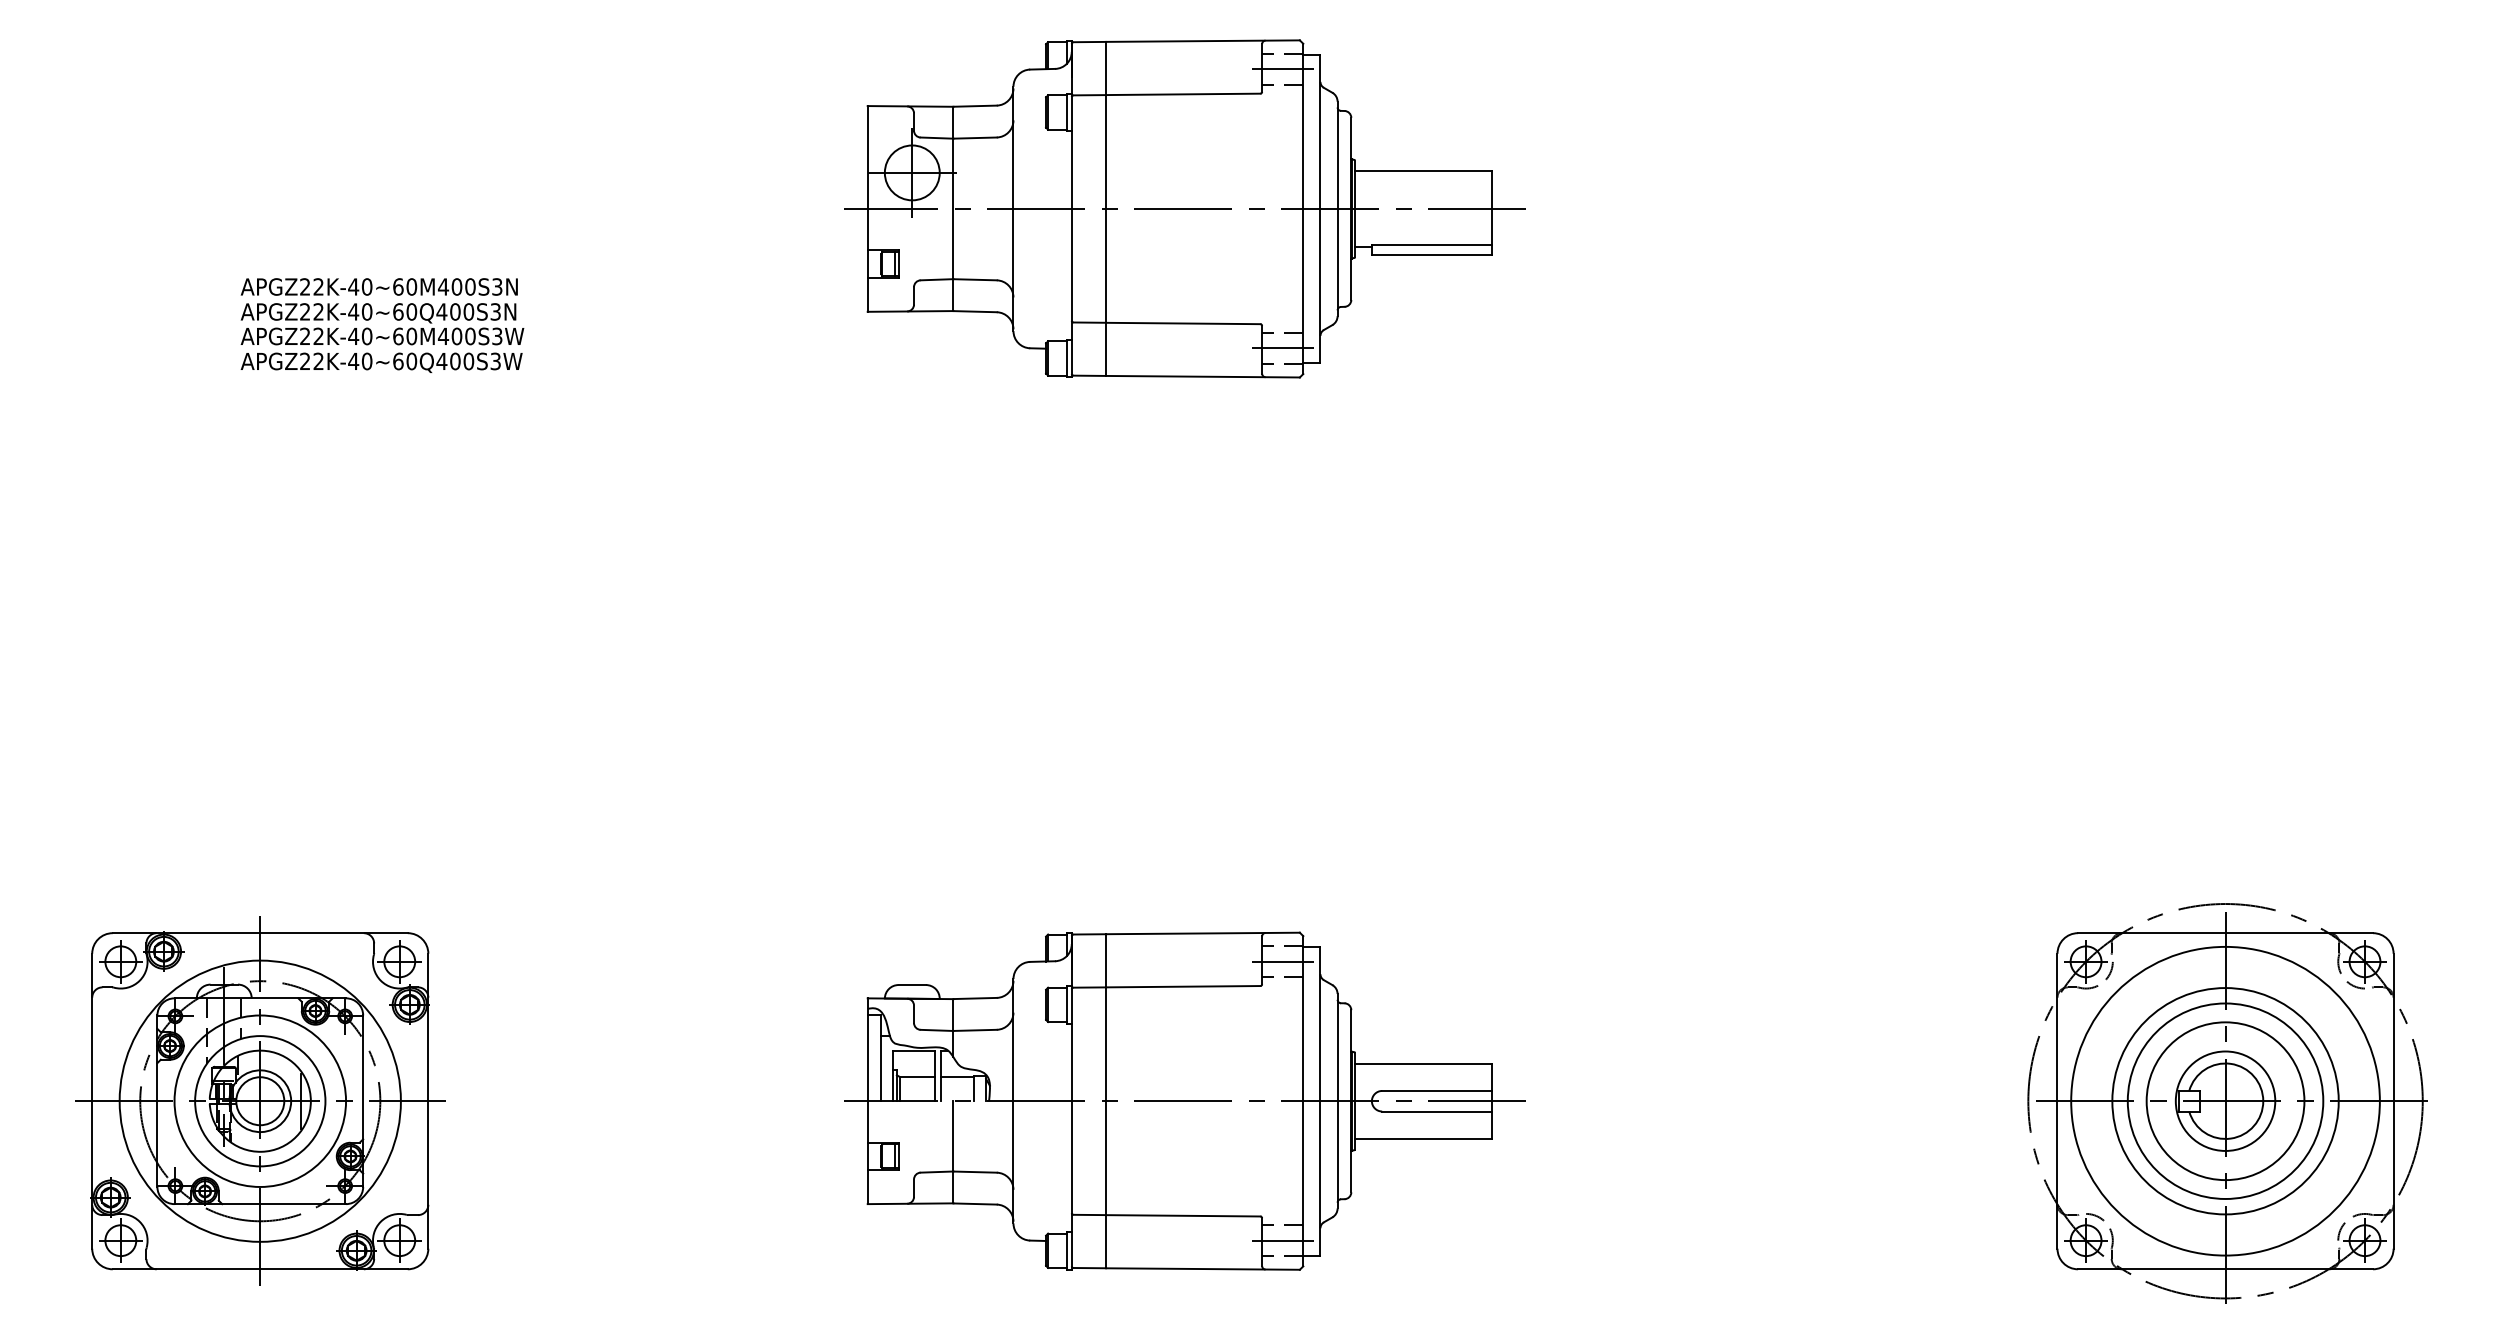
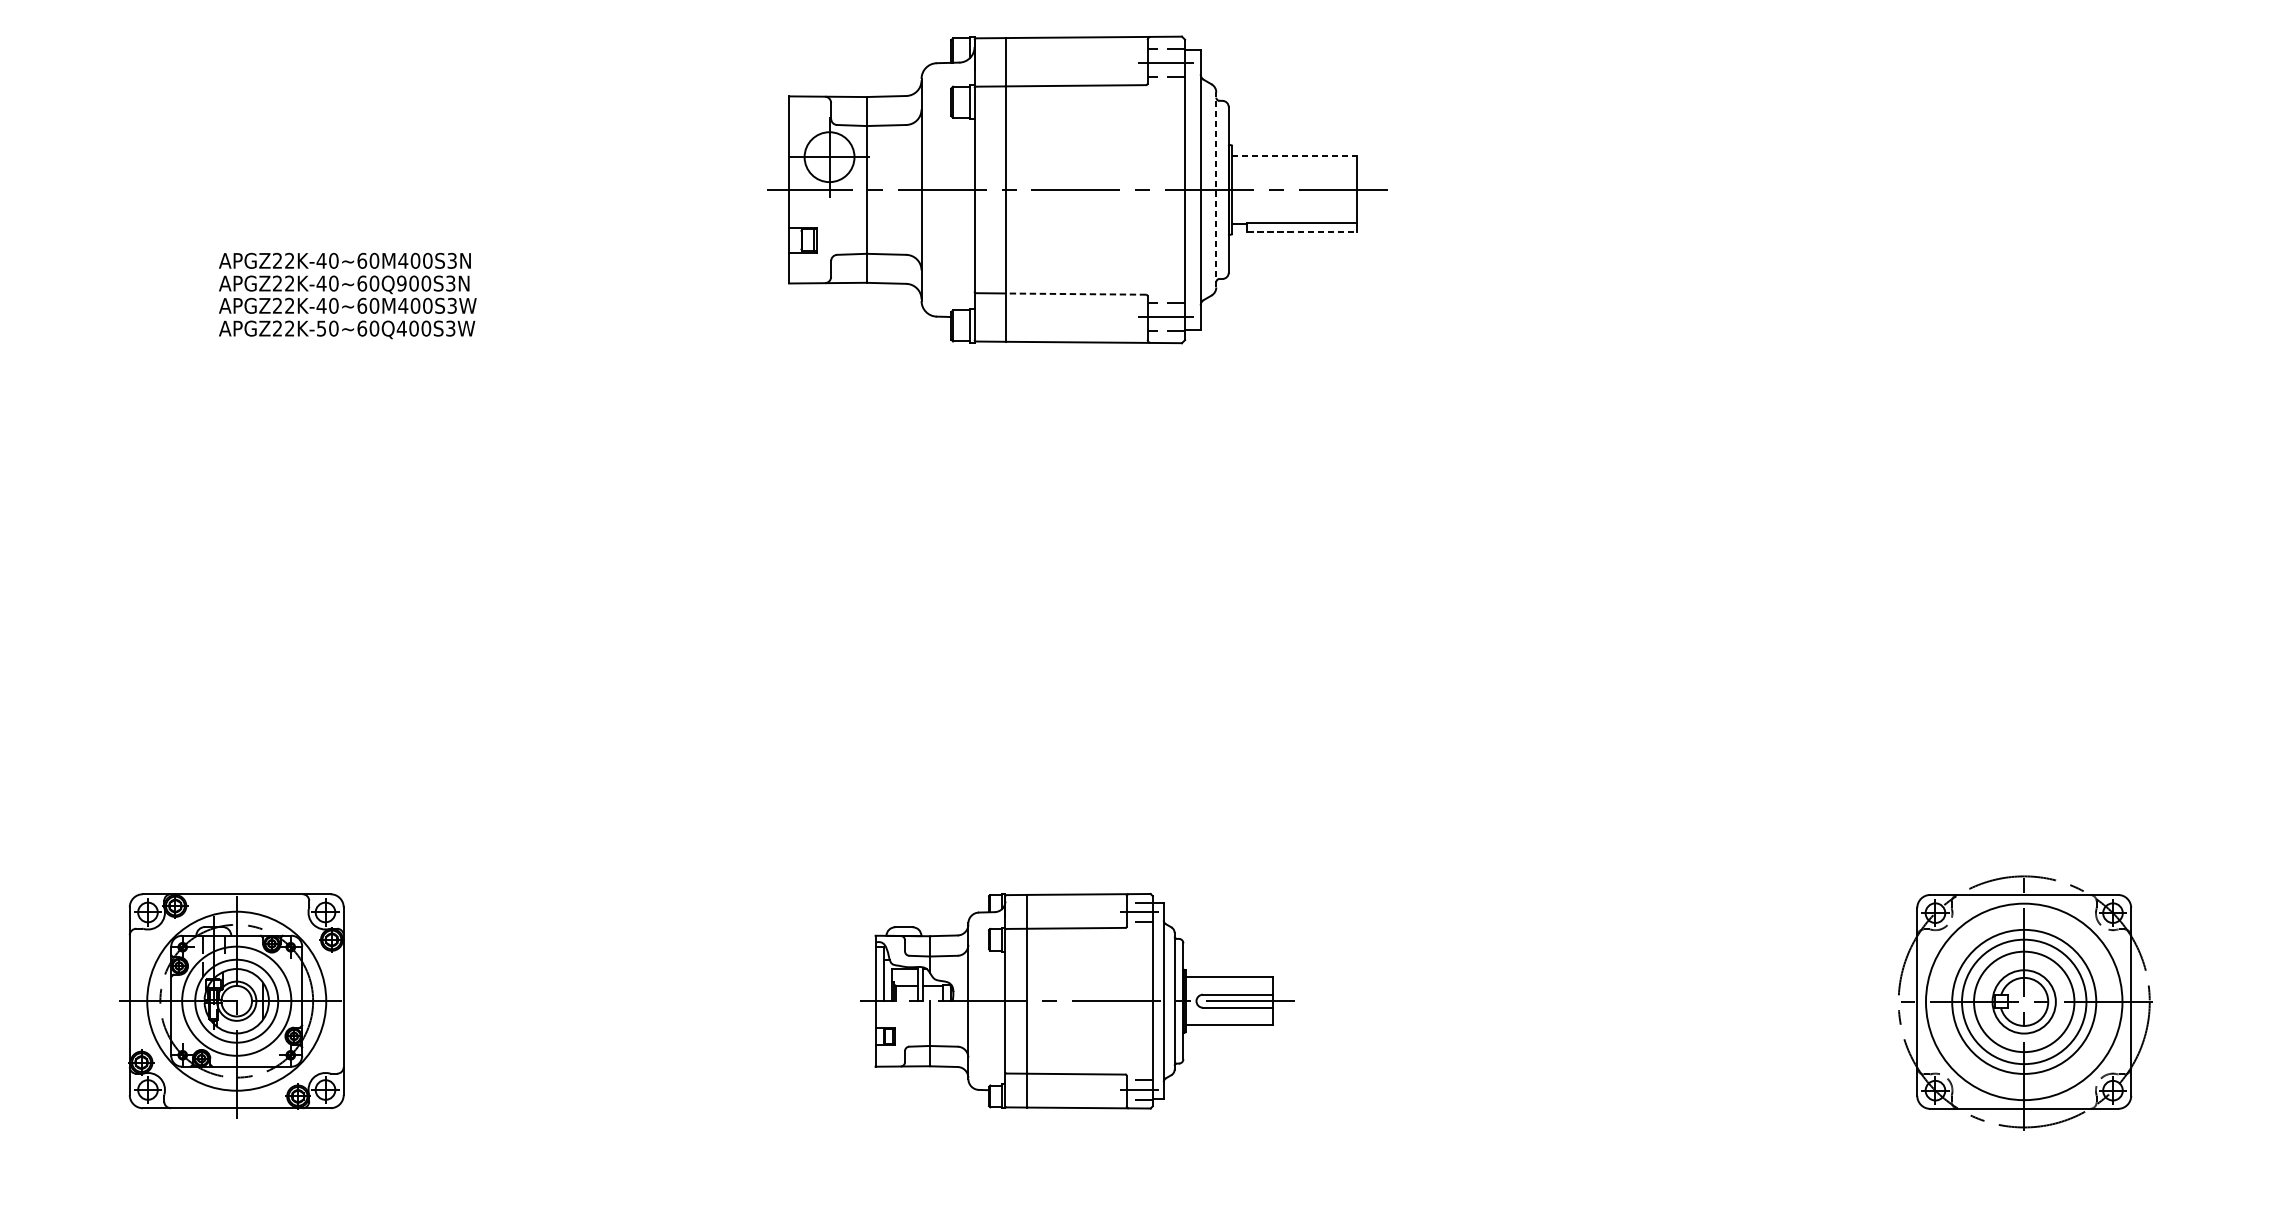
line: (1423, 171) -> (1294, 155), solid -> dashed
line: (1337, 208) -> (1216, 189), solid -> dashed
line: (1432, 255) -> (1302, 232), solid -> dashed
text: (441, 311) -> (401, 283), APGZ22K-40~60Q400S3N -> APGZ22K-40~60Q900S3N
line: (1182, 323) -> (1075, 294), solid -> dashed
text: (353, 361) -> (321, 328), APGZ22K-40~60Q400S3W -> APGZ22K-50~60Q400S3W
part: (260, 1100) -> (236, 1000), size x0.7
part: (1184, 1100) -> (1077, 1000), size x0.7
part: (2227, 1103) -> (2025, 1003), size x0.7

